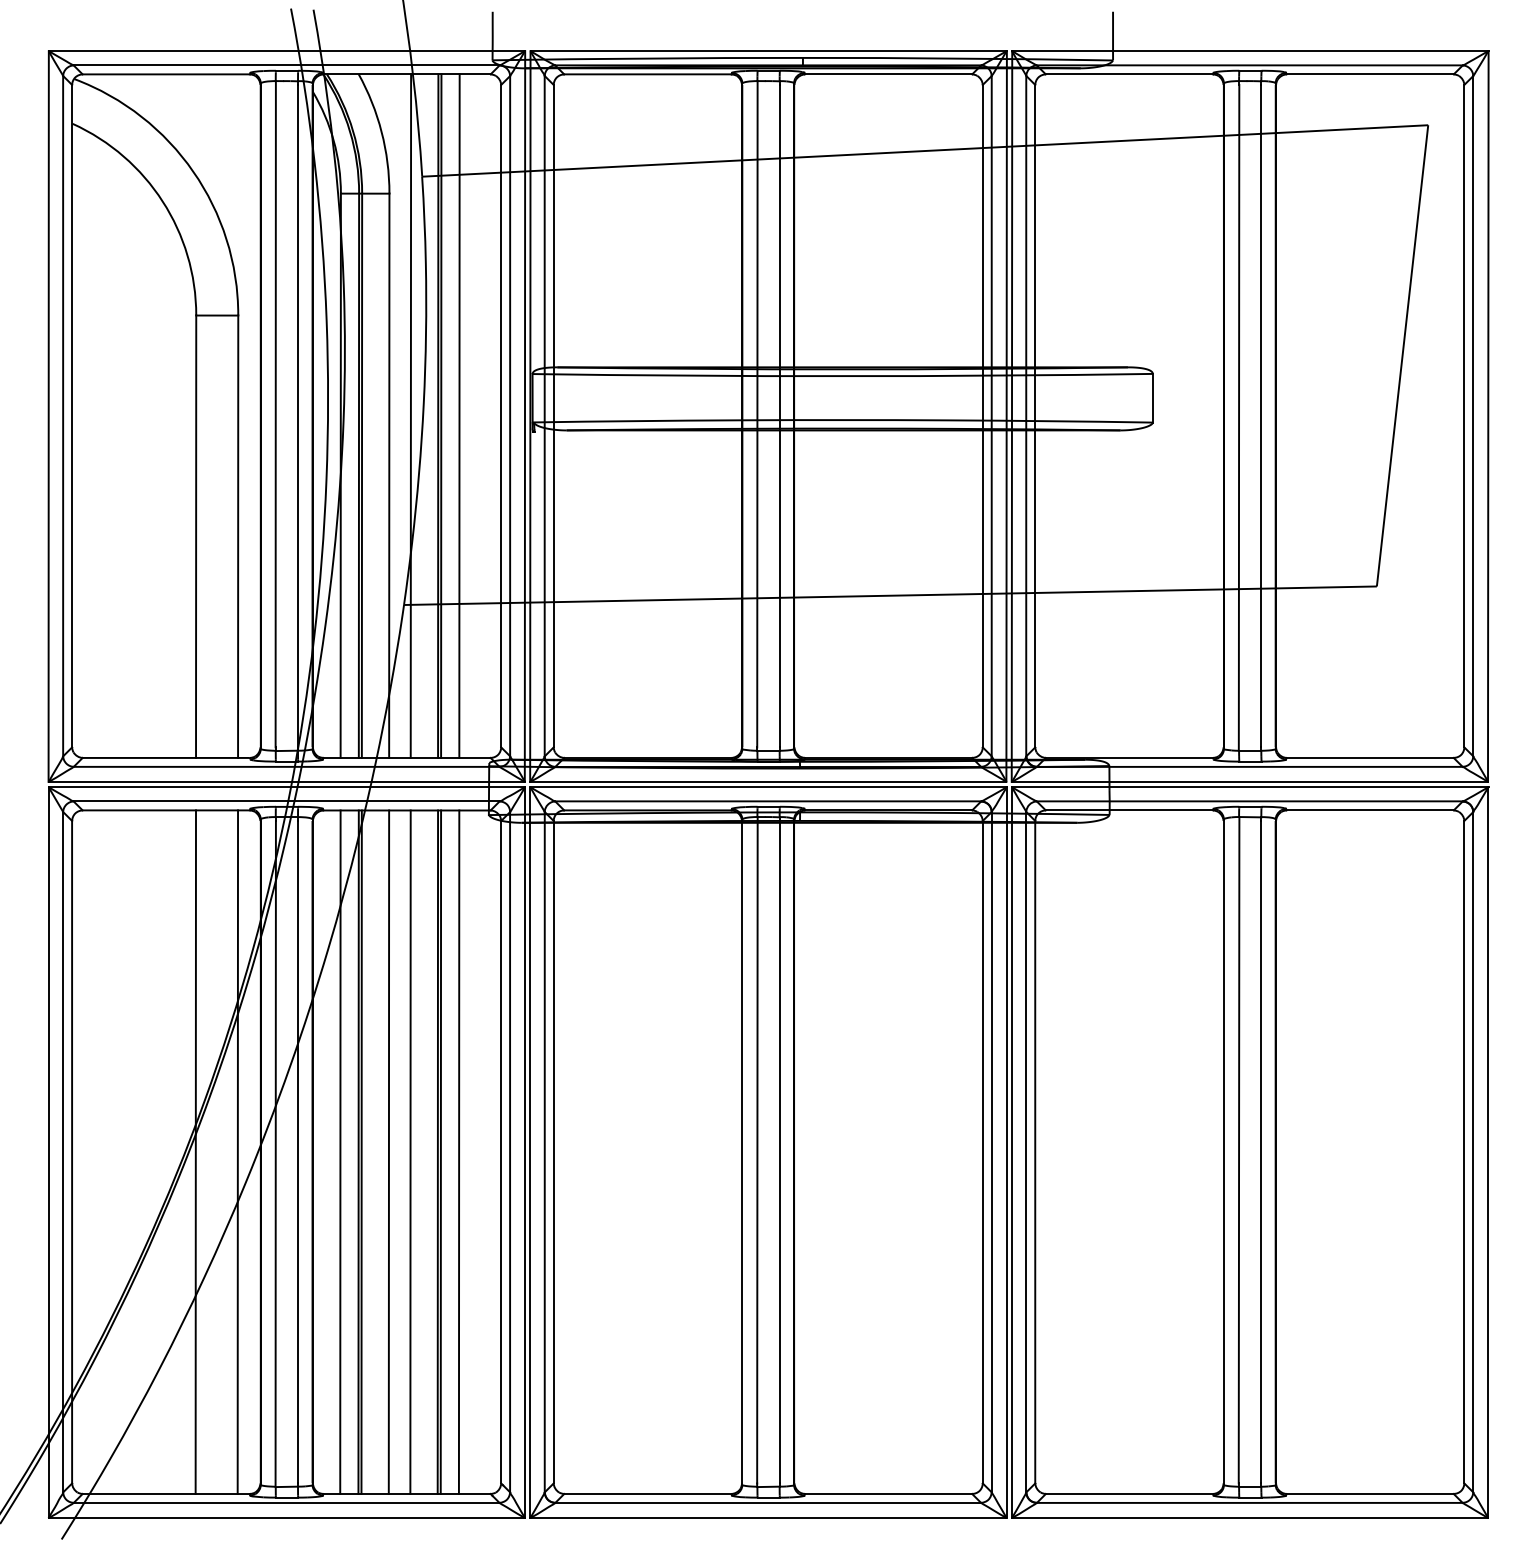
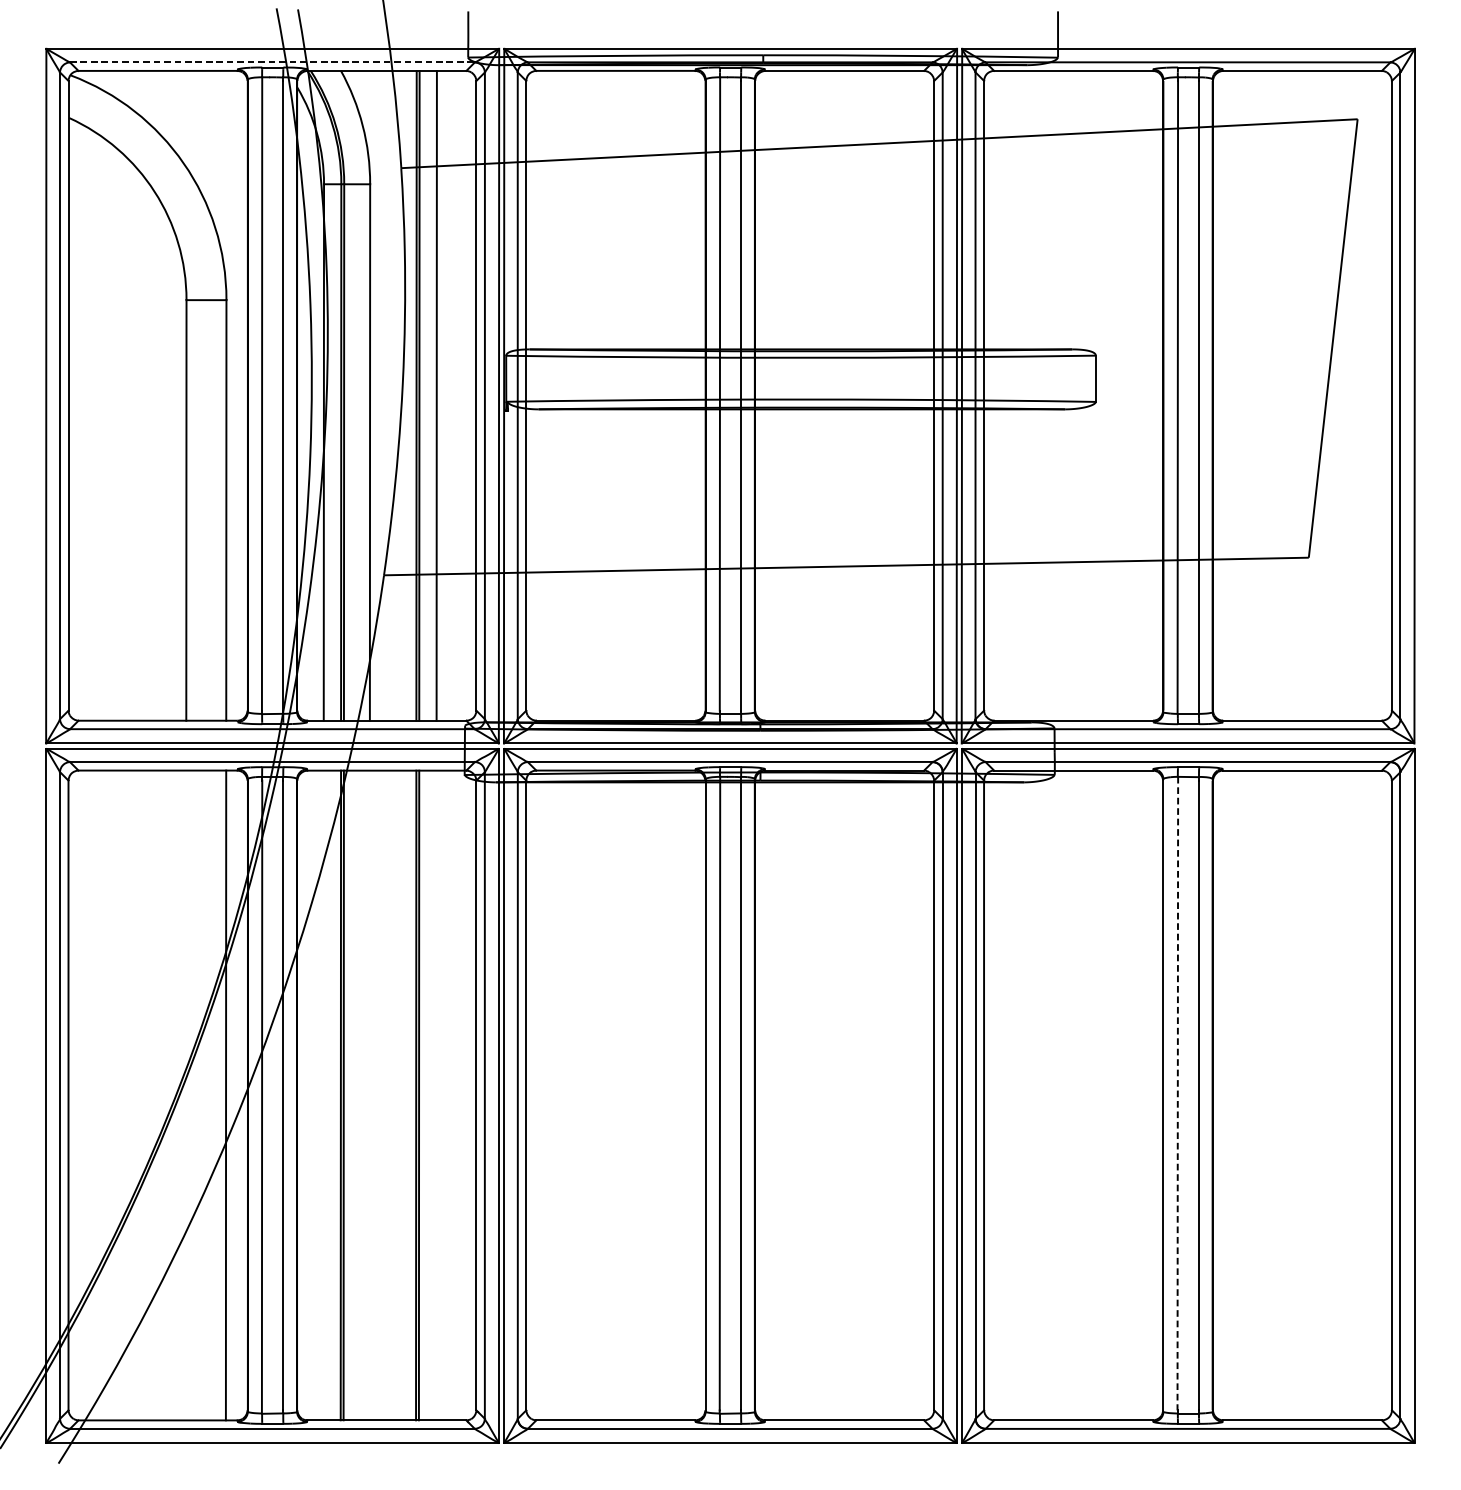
line: (287, 65) -> (273, 62), solid -> dashed
line: (410, 415) -> (390, 395), removed
line: (1239, 1150) -> (1178, 1093), solid -> dashed
line: (195, 1151) -> (185, 1094), removed
line: (340, 1151) -> (323, 1094), removed
line: (388, 1151) -> (369, 1094), removed
line: (410, 1151) -> (390, 1094), removed
line: (458, 1151) -> (435, 1094), removed

